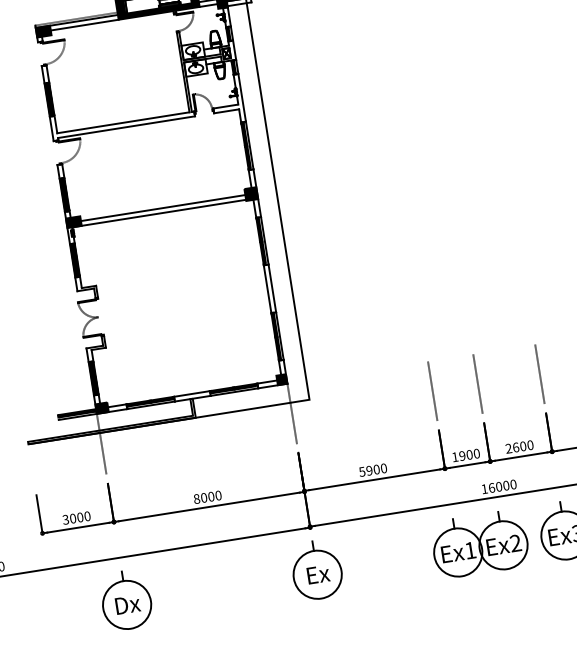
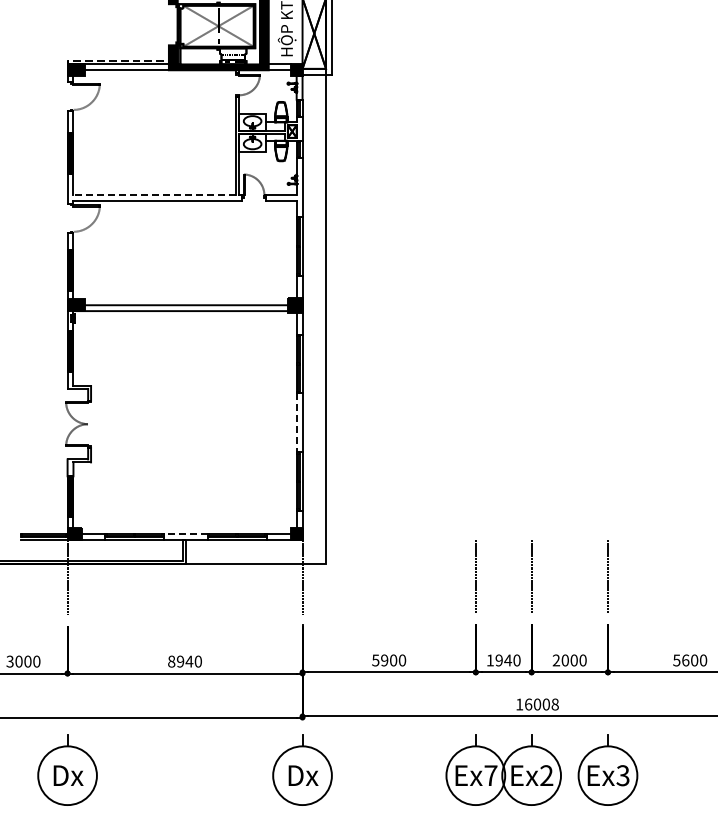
line: (123, 123) -> (154, 195), solid -> dashed
line: (267, 289) -> (296, 423), solid -> dashed
line: (191, 394) -> (185, 534), solid -> dashed
text: (516, 447) -> (565, 660), 2600 -> 2000
text: (469, 454) -> (508, 660), 1900 -> 1940
text: (512, 484) -> (554, 704), 16000 -> 16008
text: (207, 497) -> (184, 661), 8000 -> 8940
text: (470, 550) -> (490, 775), Ex1 -> Ex7
text: (318, 574) -> (303, 775), Ex -> Dx

